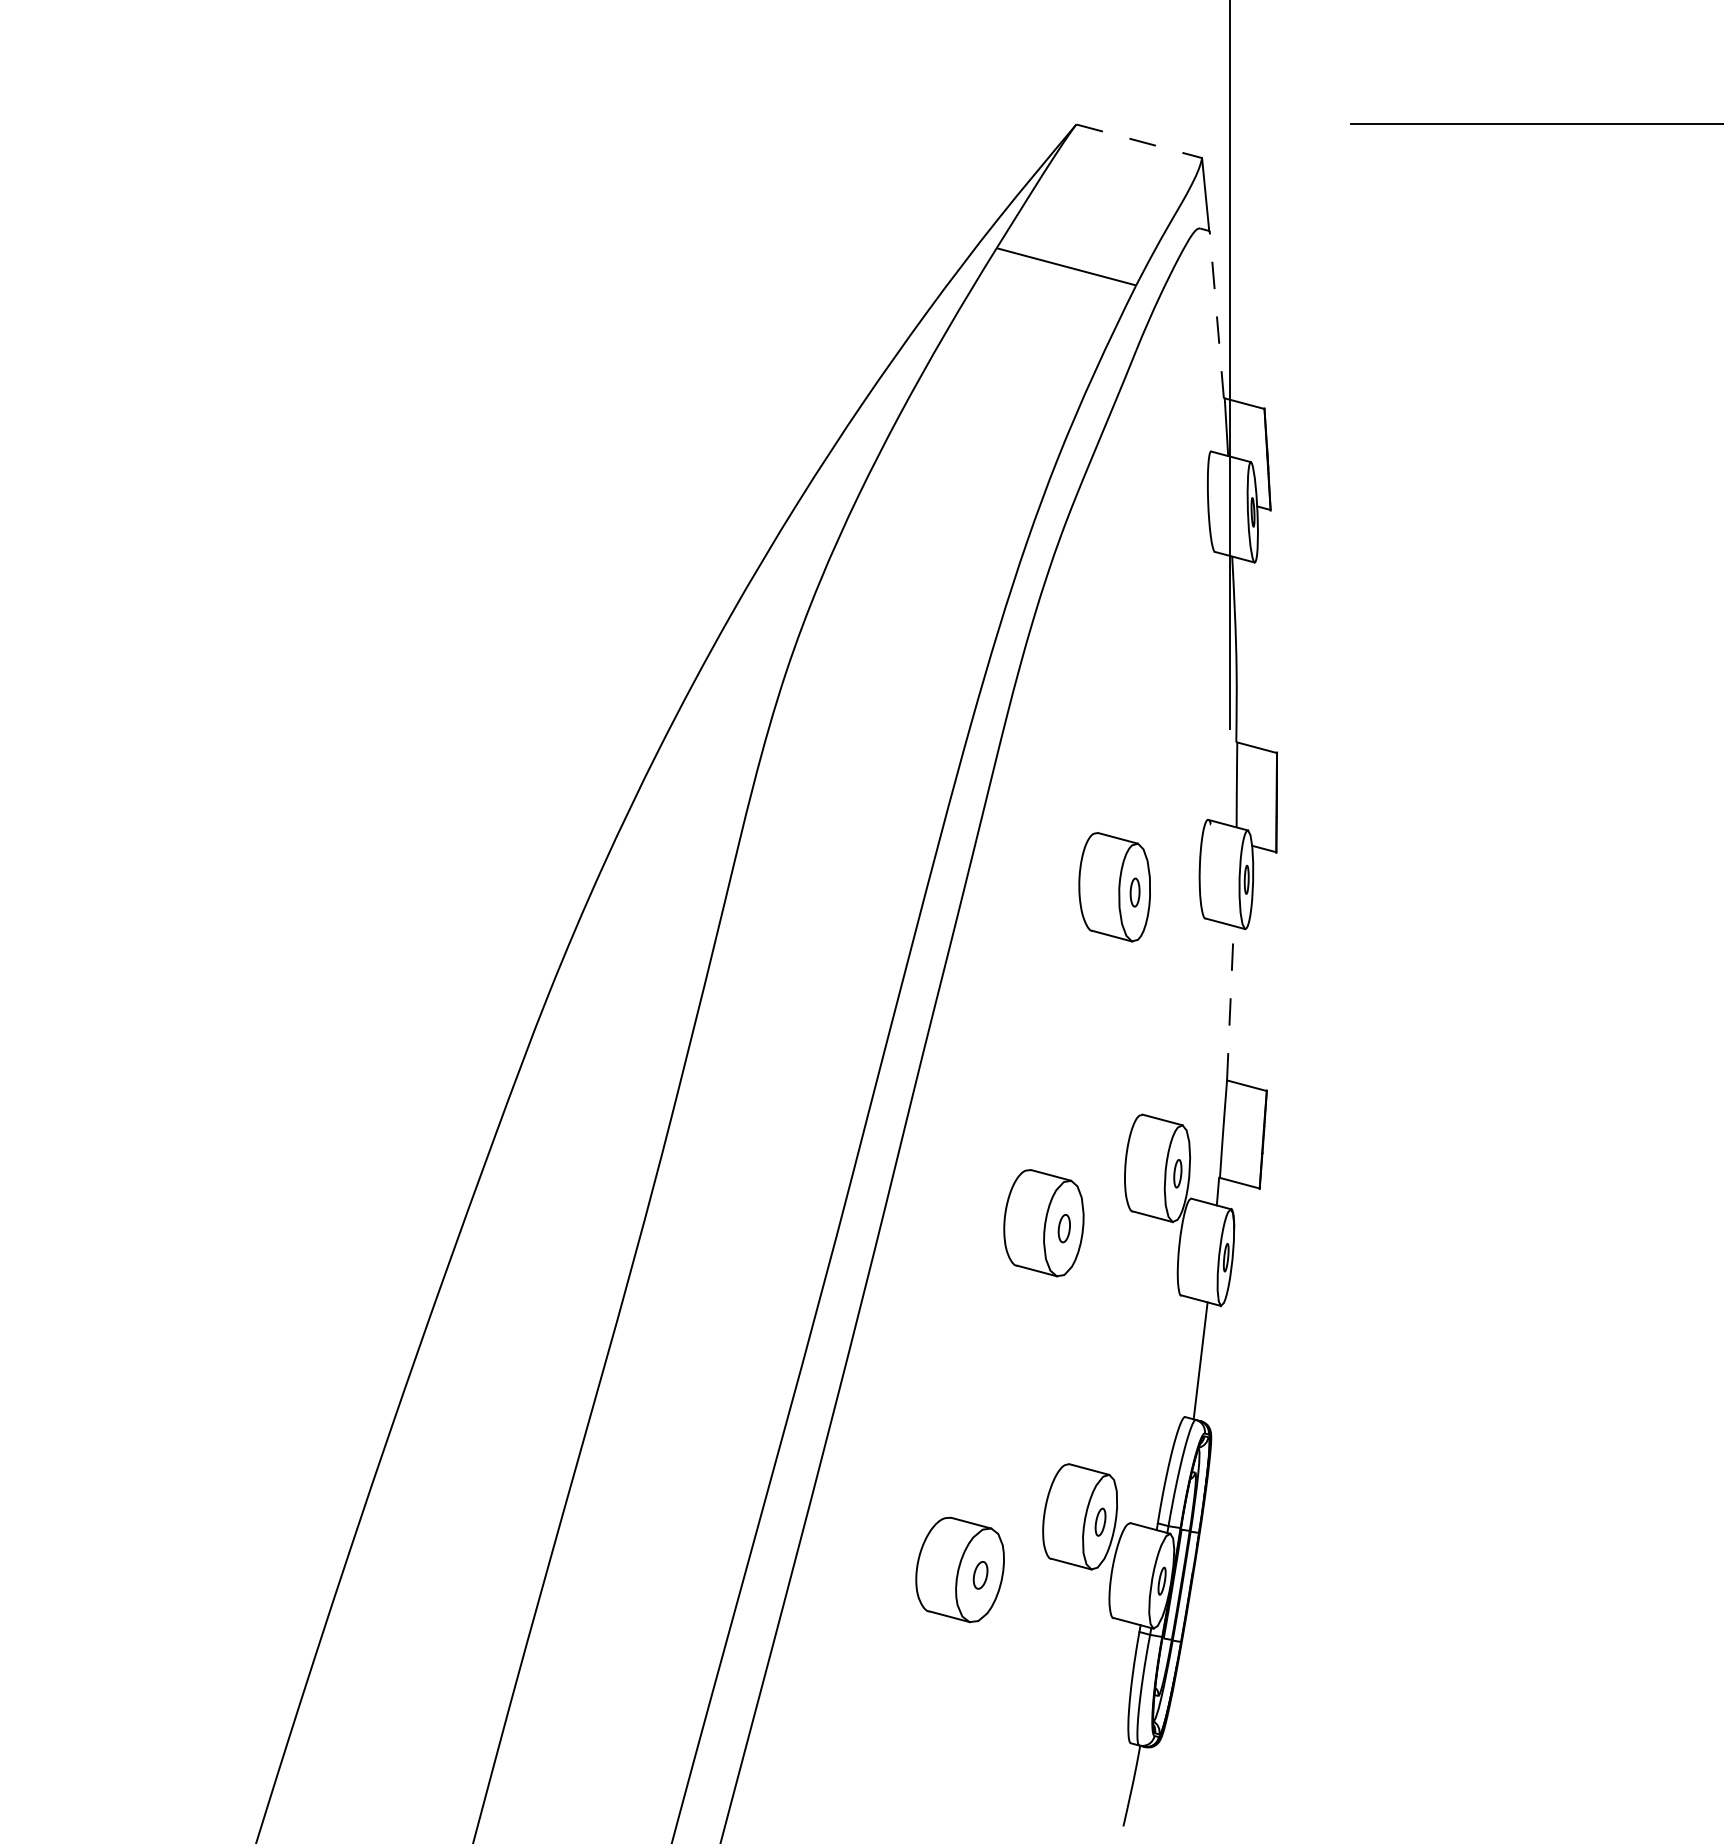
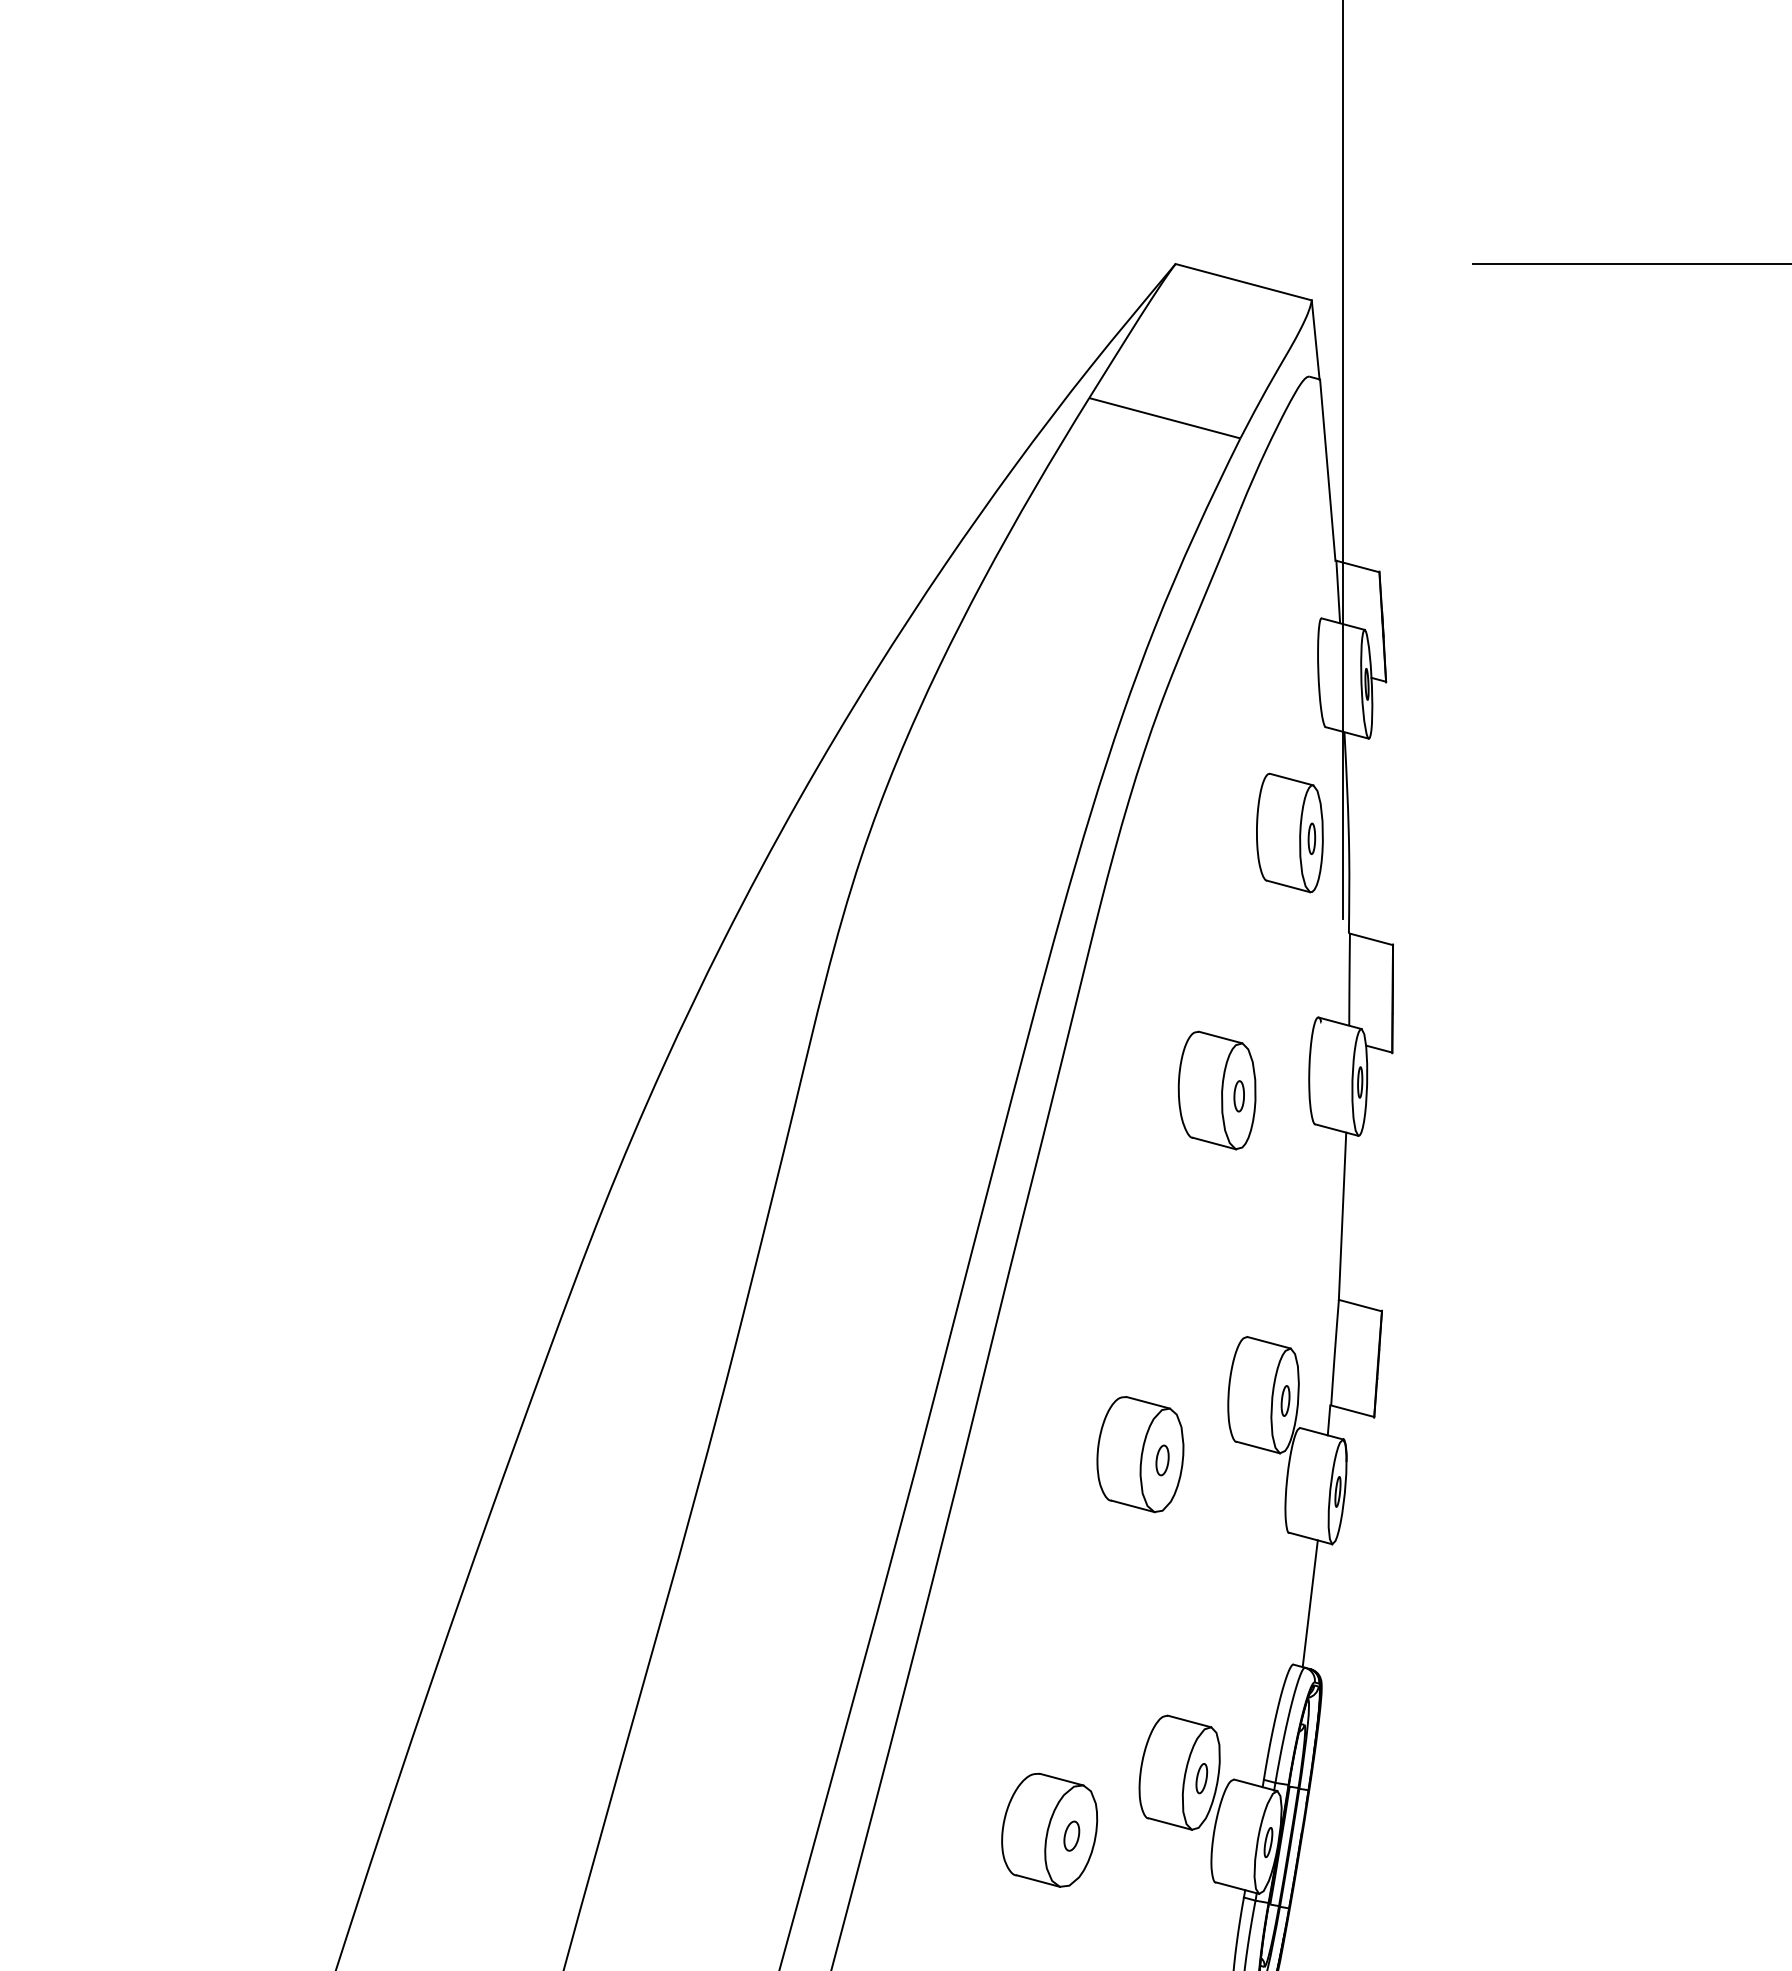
line: (1139, 141) -> (1243, 282), dashed -> solid
line: (1216, 314) -> (1327, 469), dashed -> solid
part: (1181, 649) -> (1289, 832), added
line: (1230, 1002) -> (1342, 1215), dashed -> solid

